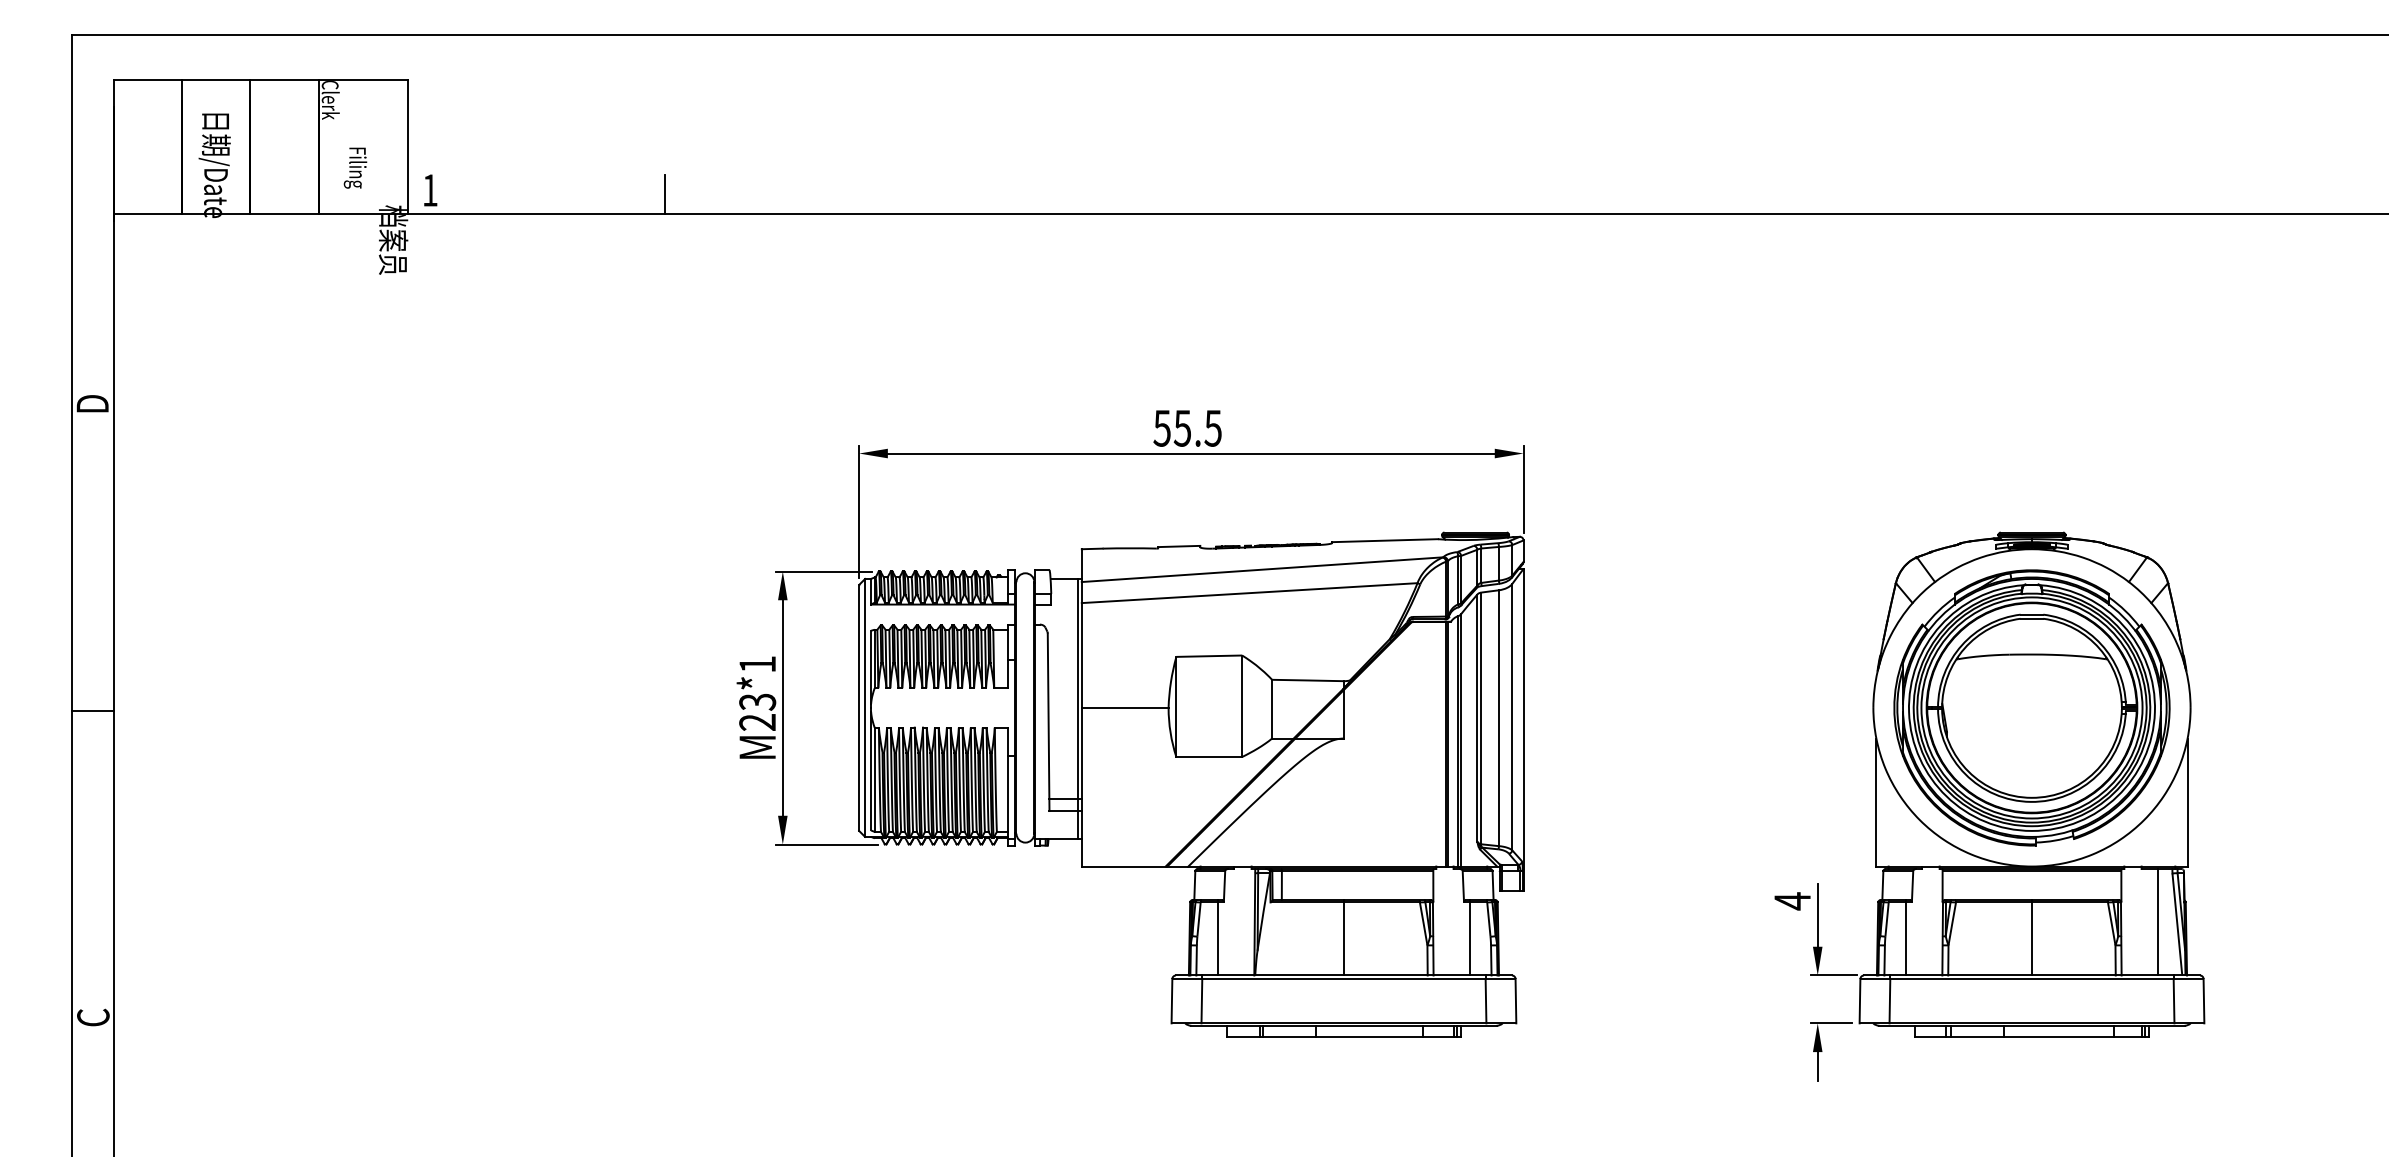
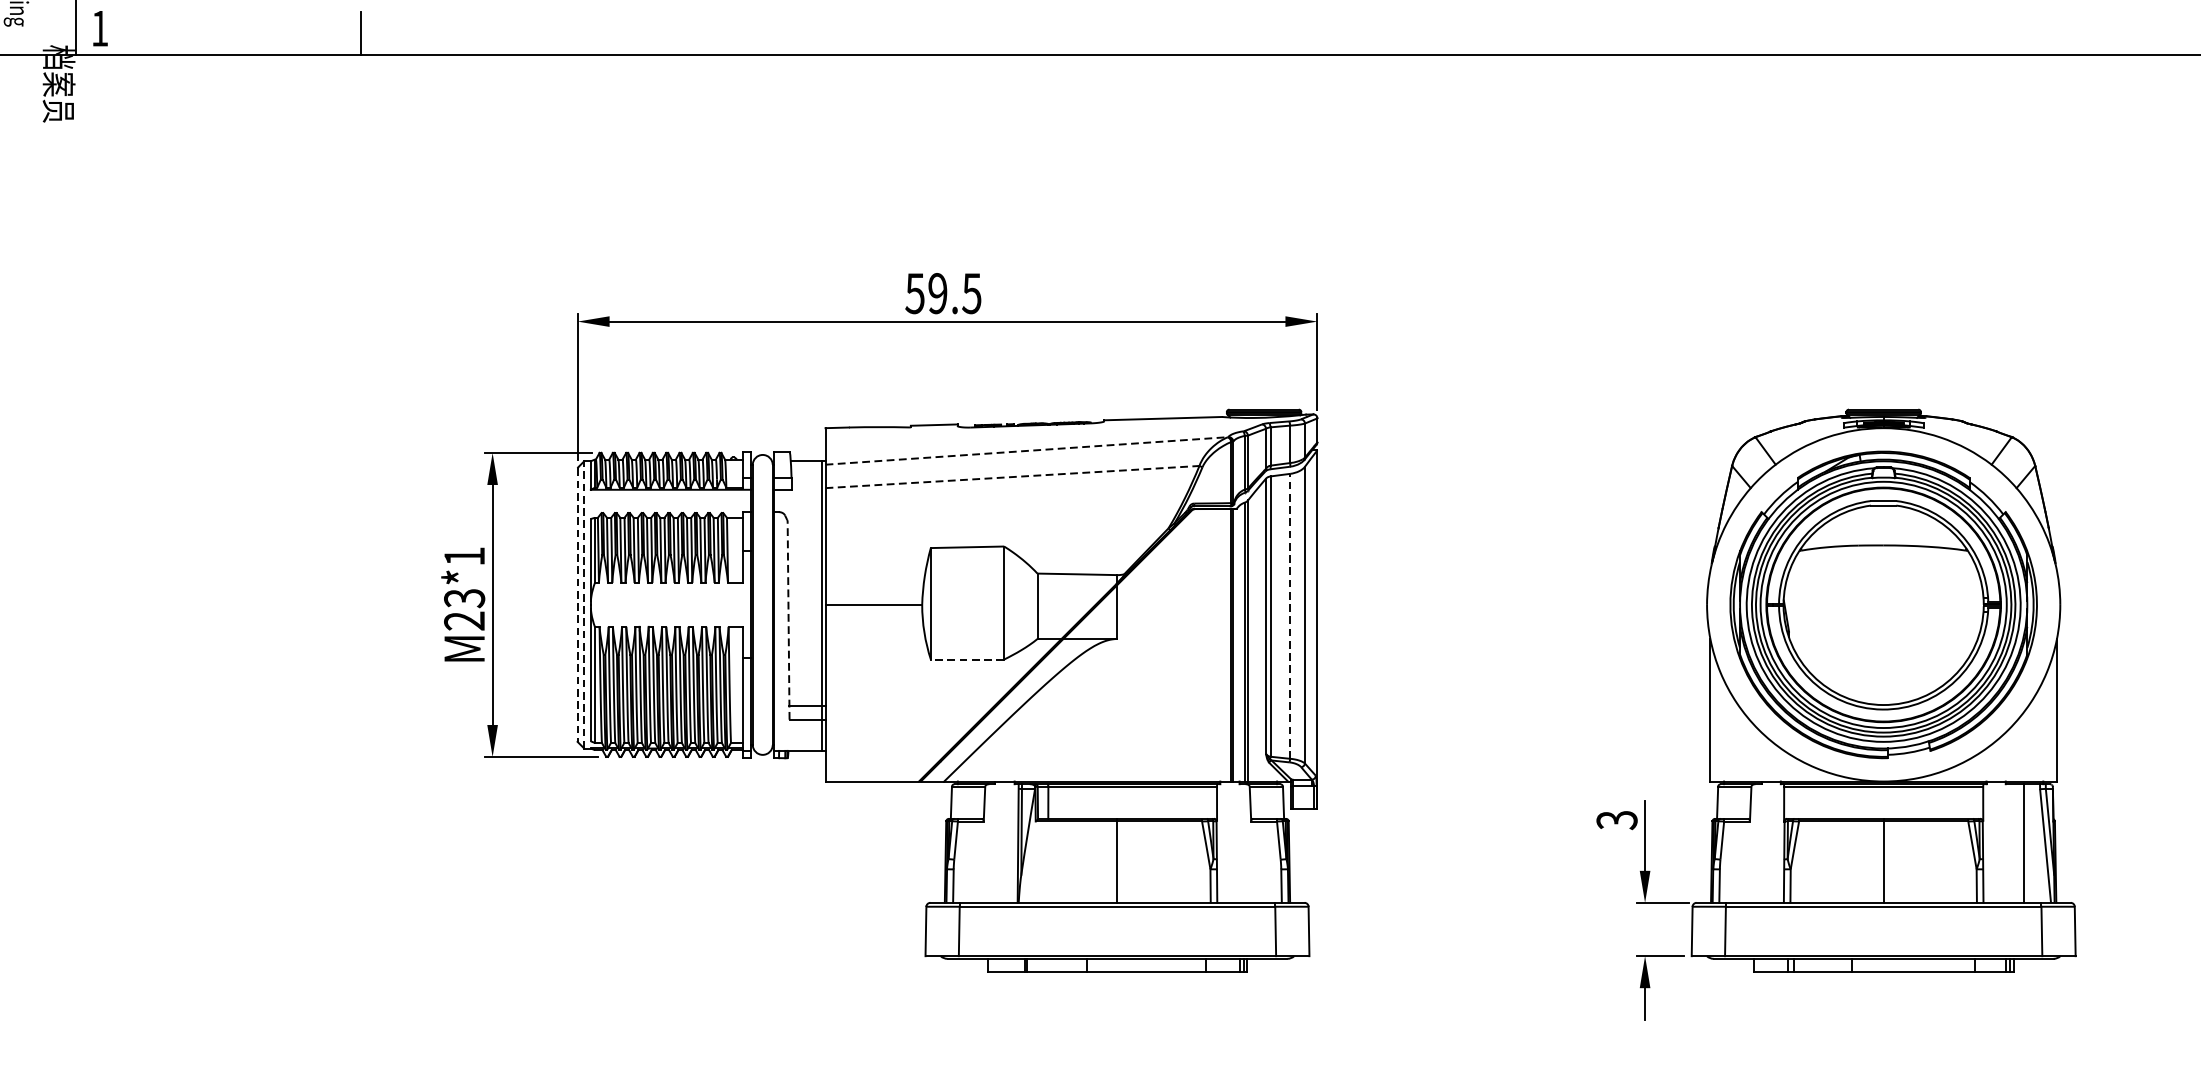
text: (1181, 427) -> (936, 292), 55.5 -> 59.5
line: (1263, 569) -> (1027, 450), solid -> dashed
line: (1250, 593) -> (1013, 477), solid -> dashed
line: (865, 707) -> (584, 604), solid -> dashed
line: (859, 708) -> (577, 605), solid -> dashed
line: (1499, 718) -> (1290, 616), solid -> dashed
line: (1048, 722) -> (788, 621), solid -> dashed
line: (1209, 757) -> (967, 660), solid -> dashed
text: (1792, 901) -> (1616, 820), 4 -> 3
line: (1218, 937) -> (977, 860), removed
line: (1469, 937) -> (1257, 860), removed
line: (1906, 937) -> (1743, 860), removed

